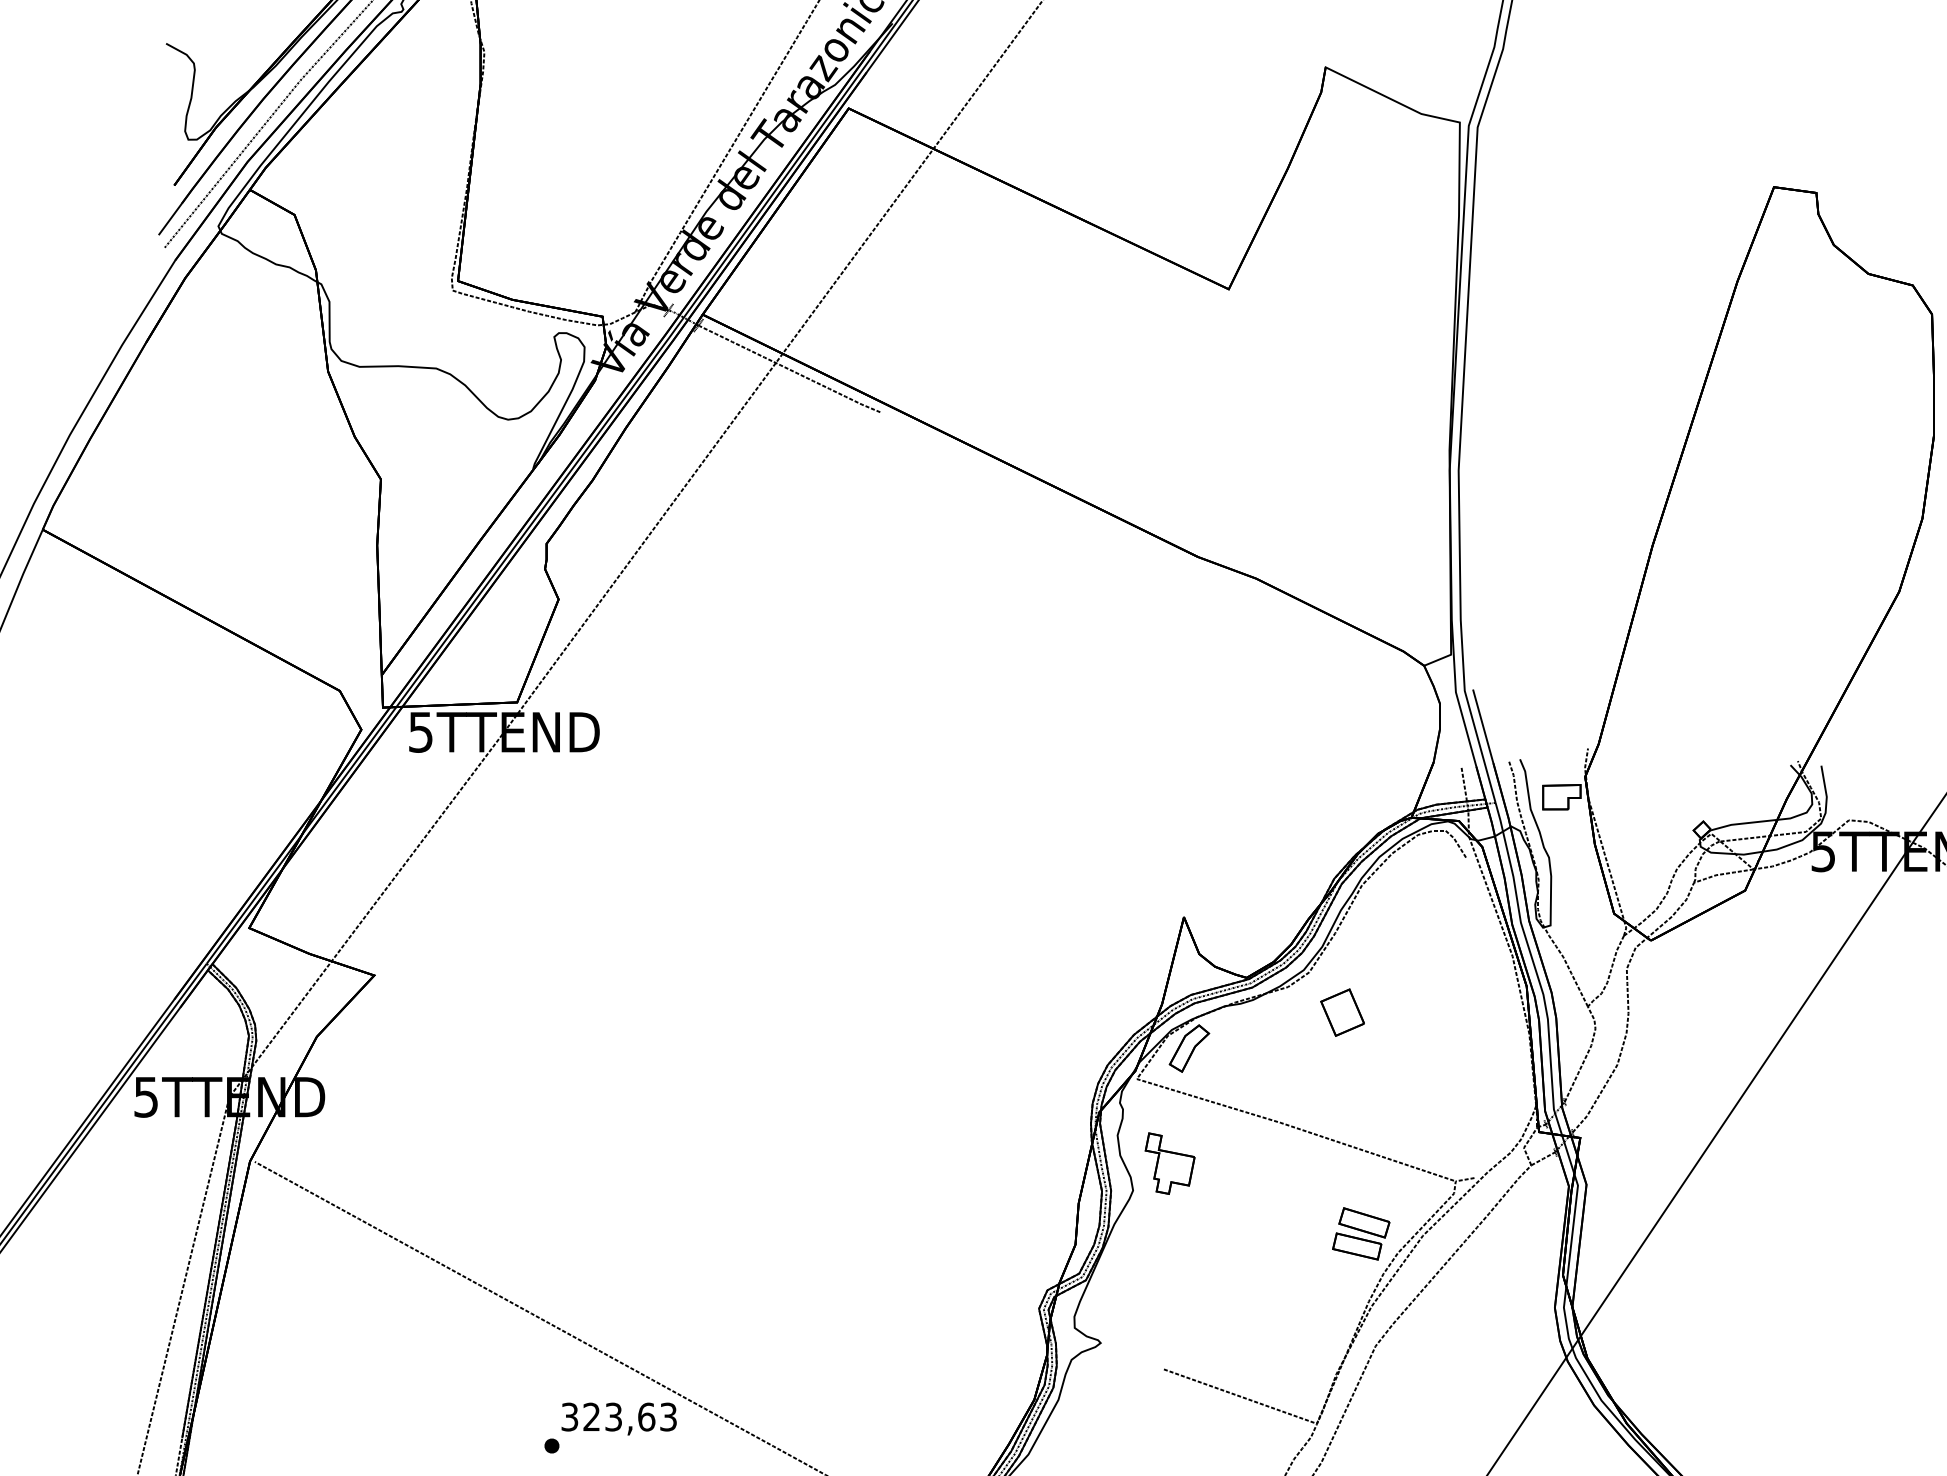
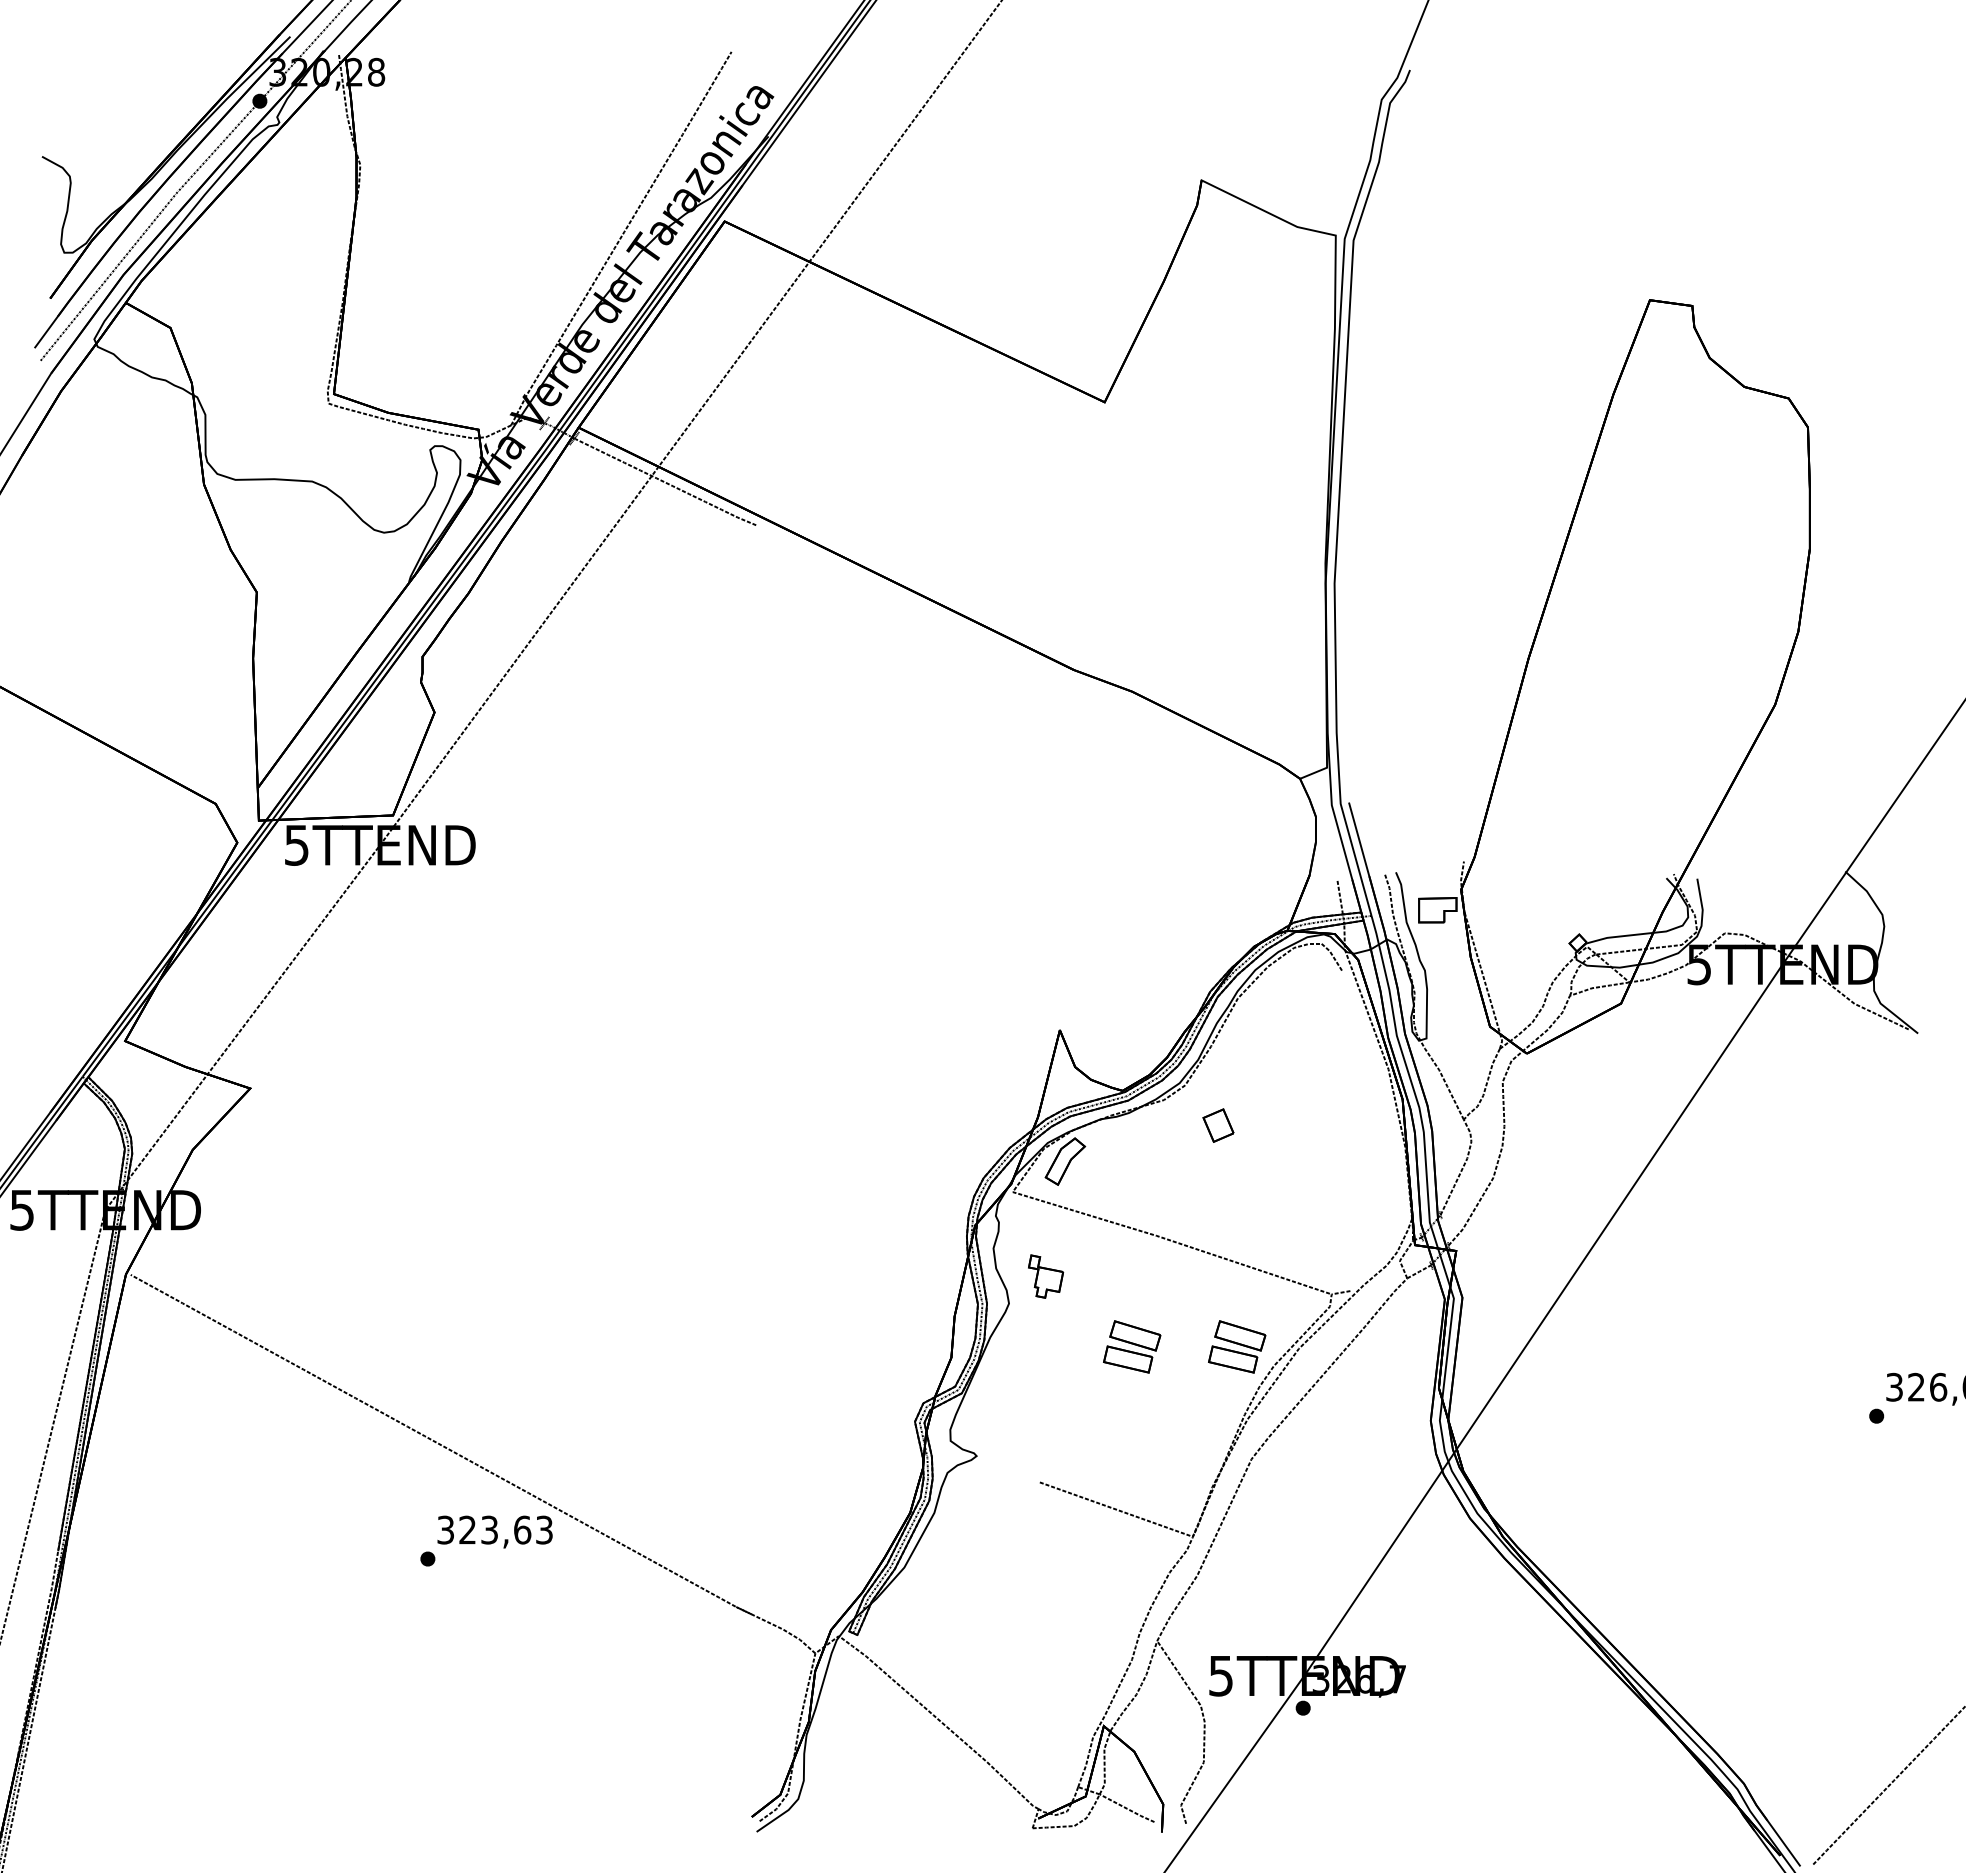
part: (1342, 1012) -> (1218, 1125), size x0.7
part: (1169, 1163) -> (1045, 1276), size x0.7
part: (1256, 1233) -> (1132, 1346), added

